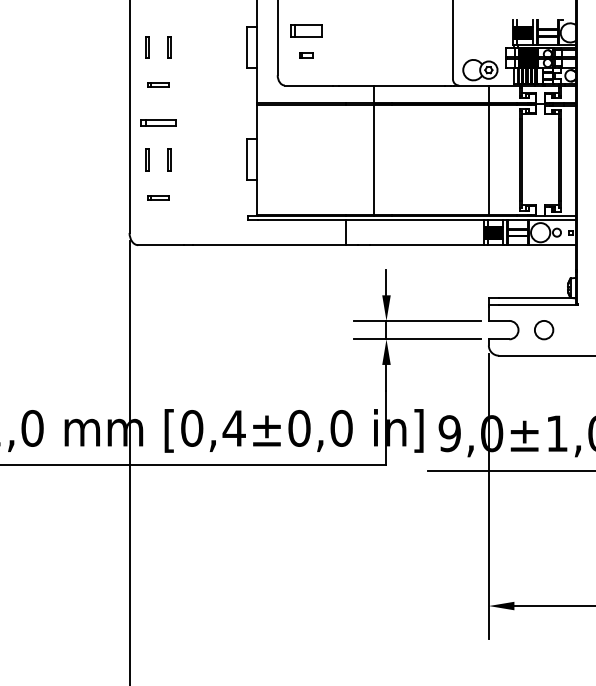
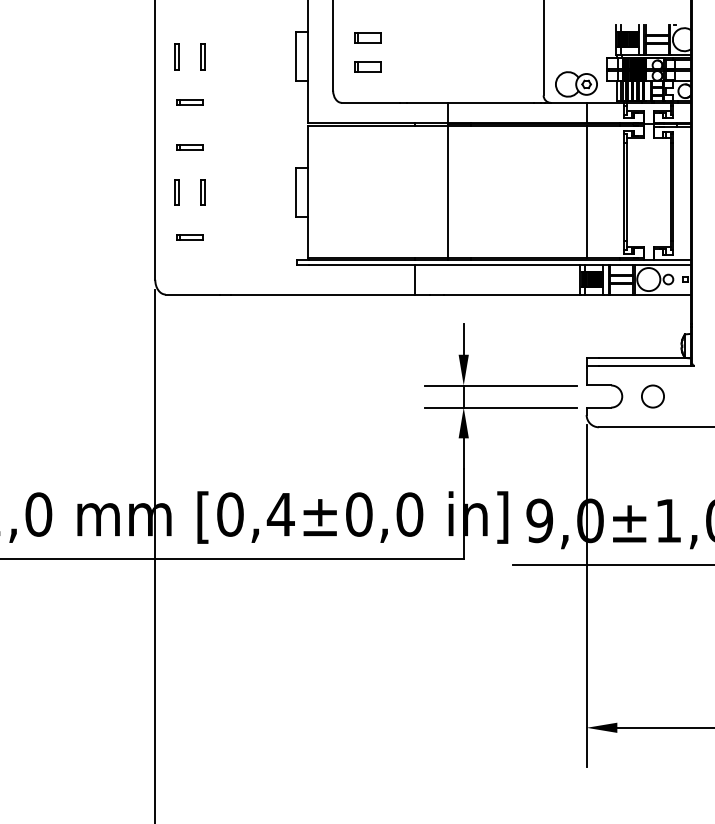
part: (306, 31) -> (367, 37), size x0.71
part: (306, 55) -> (367, 66), size x1.67
part: (158, 122) -> (189, 147), size x0.62

